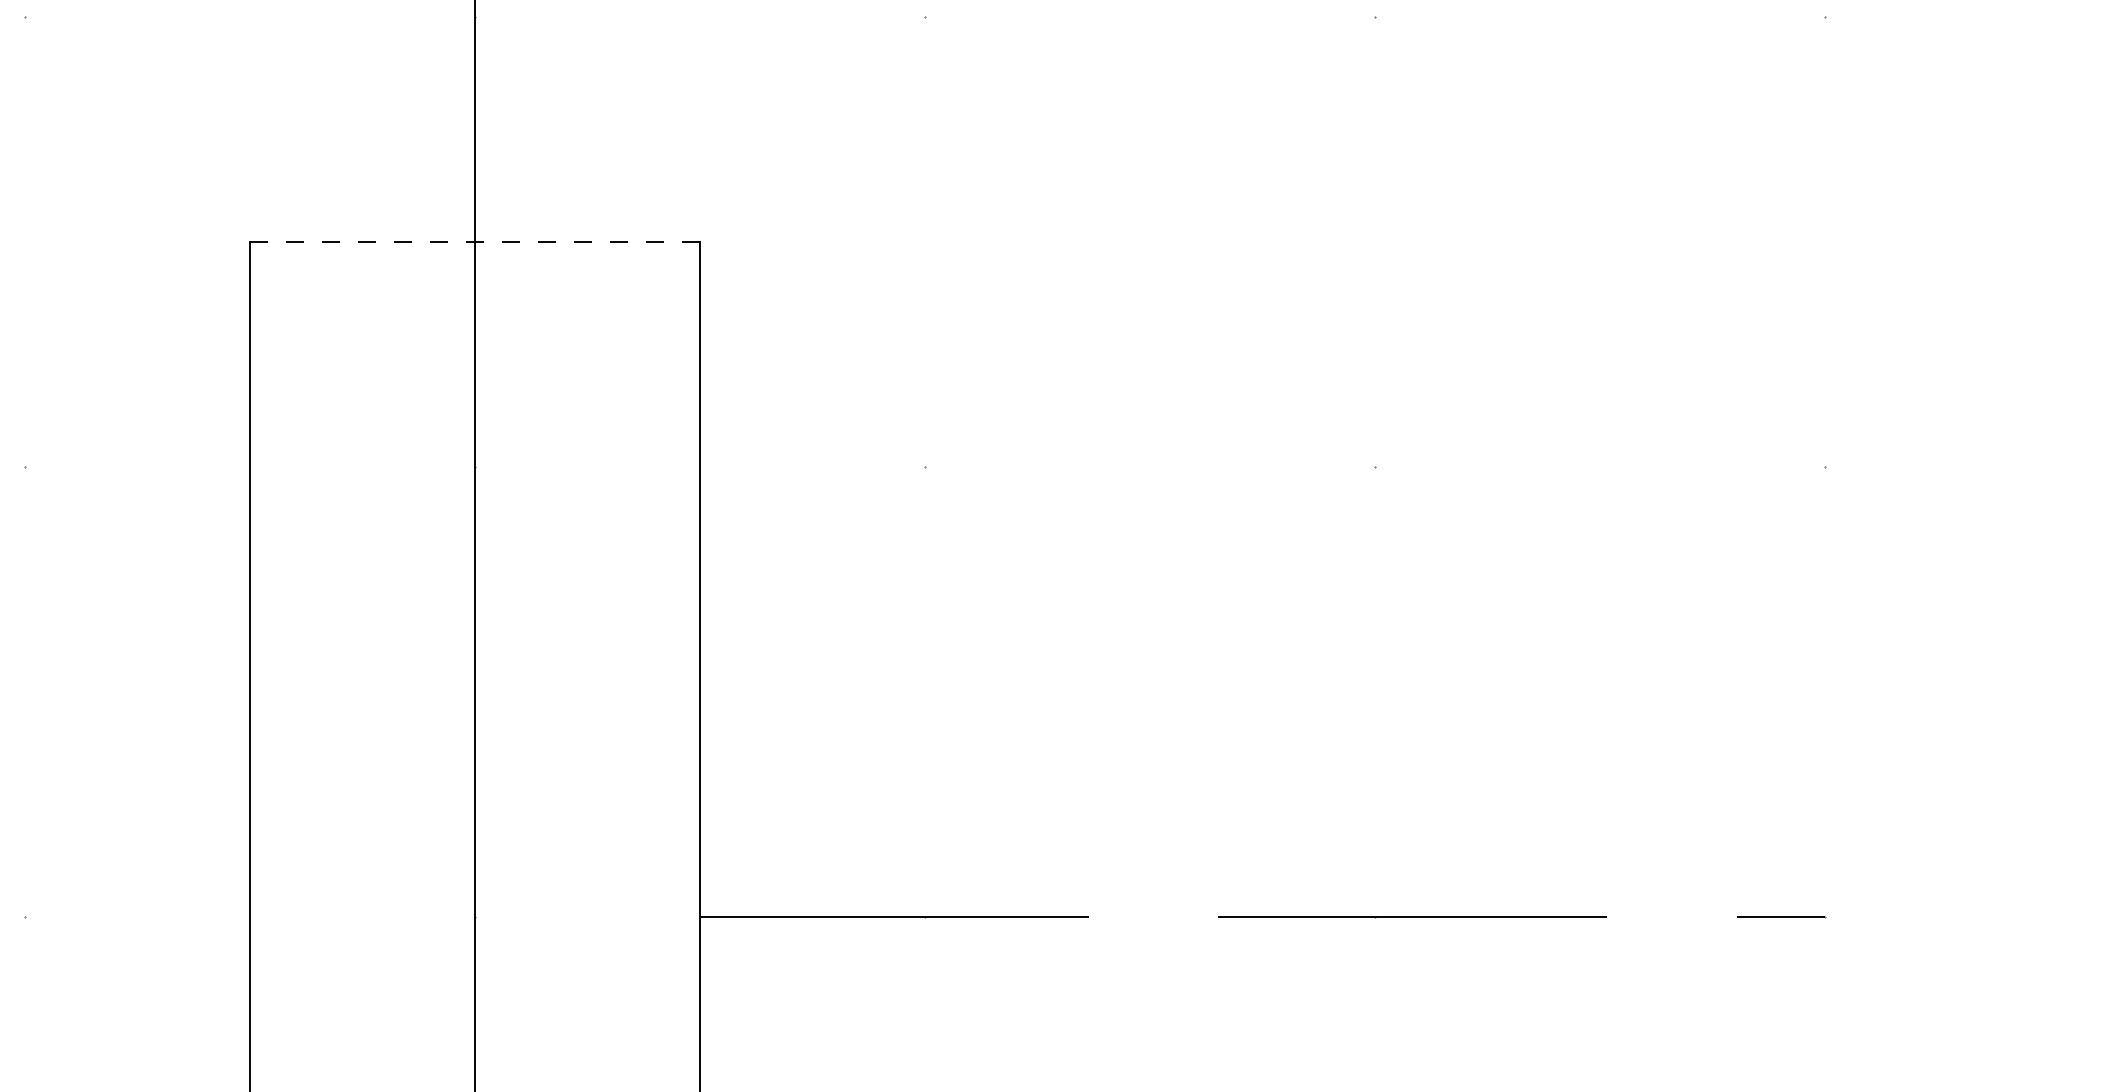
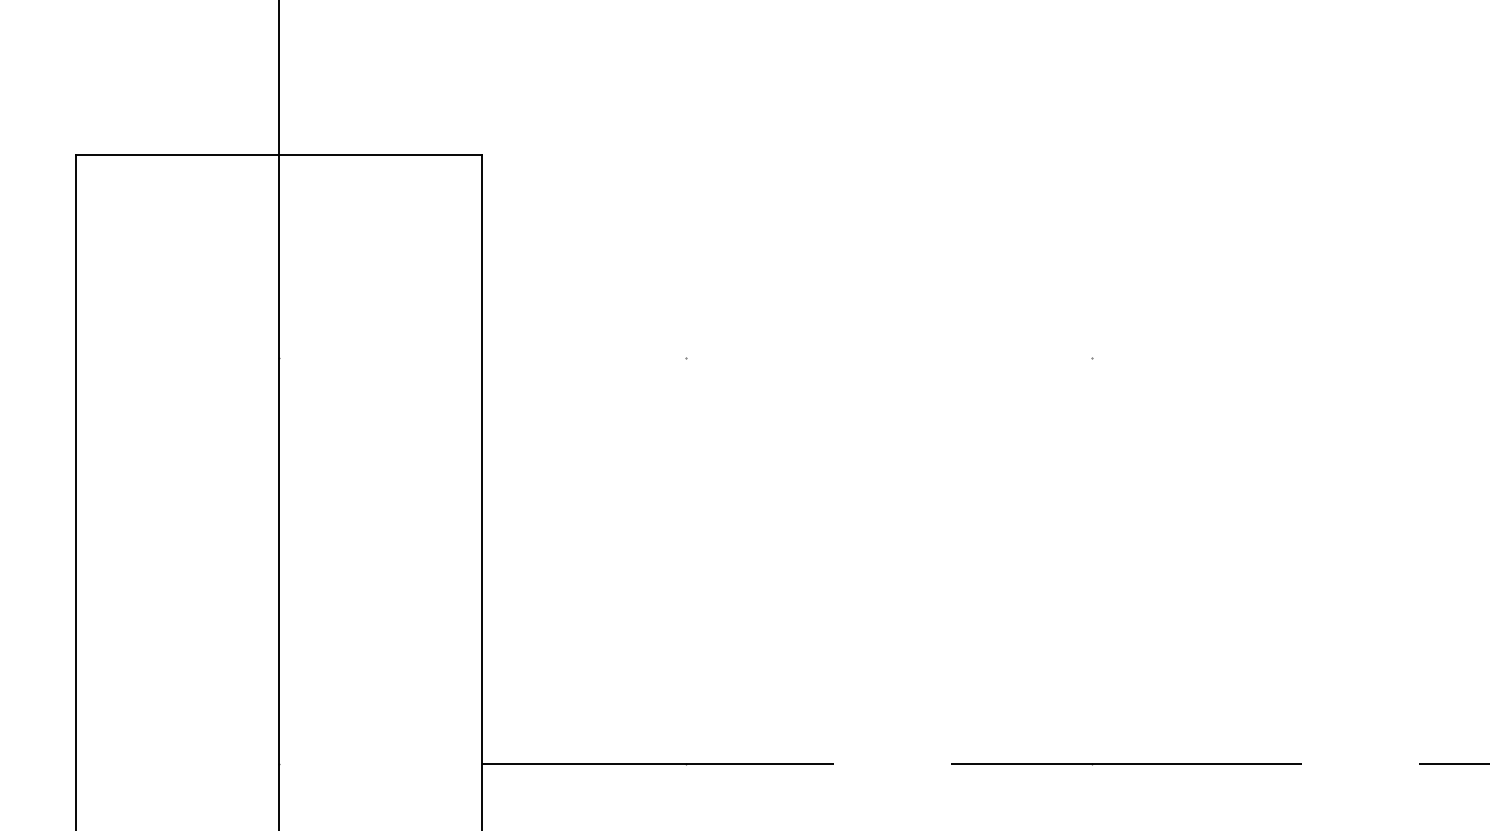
line: (474, 242) -> (278, 154), dashed -> solid

